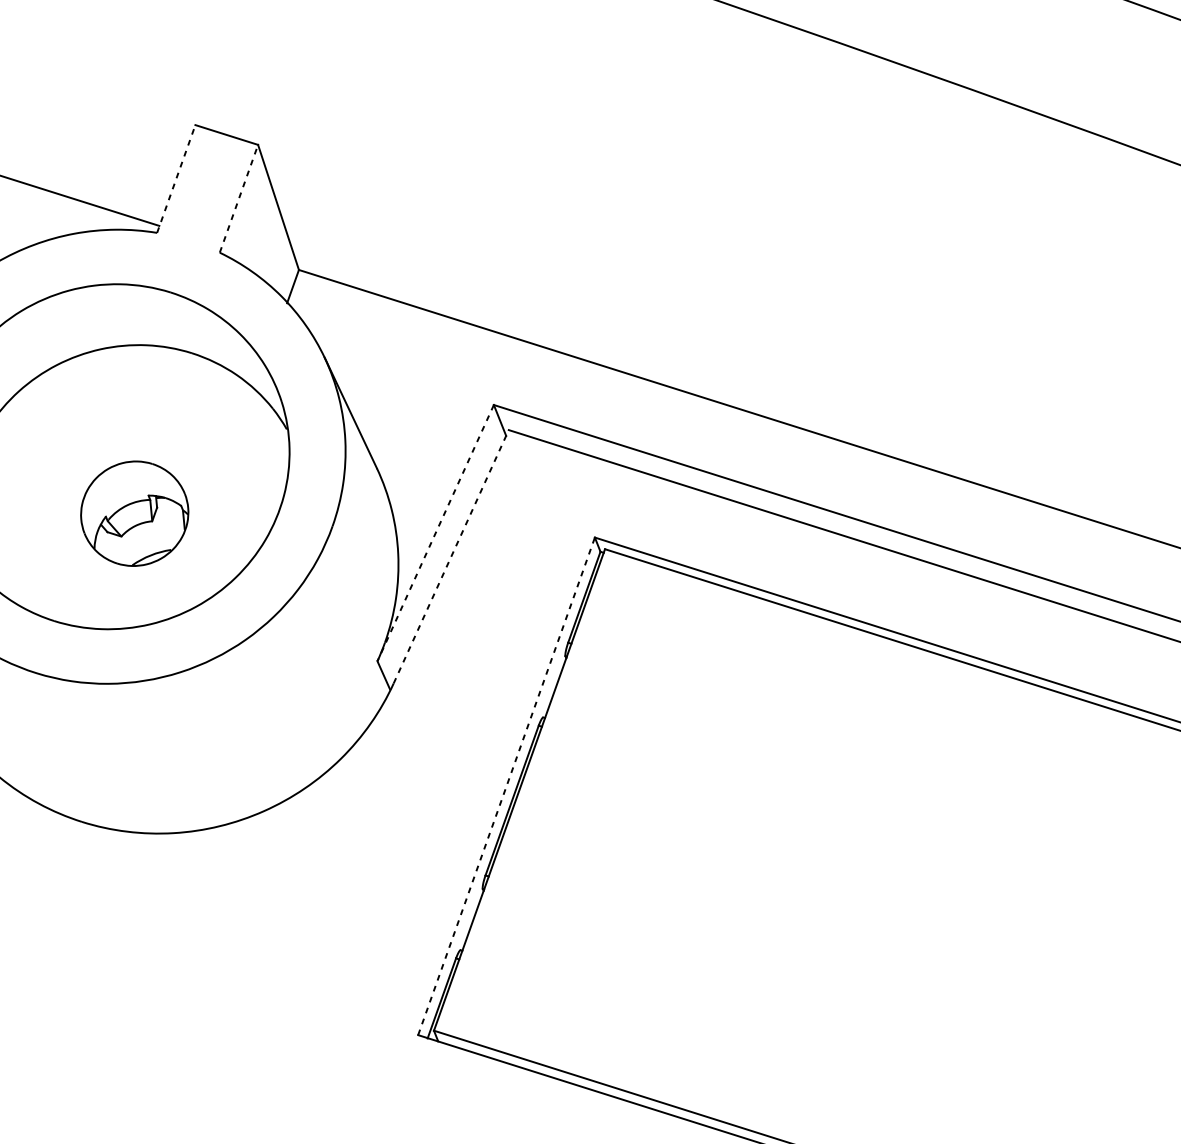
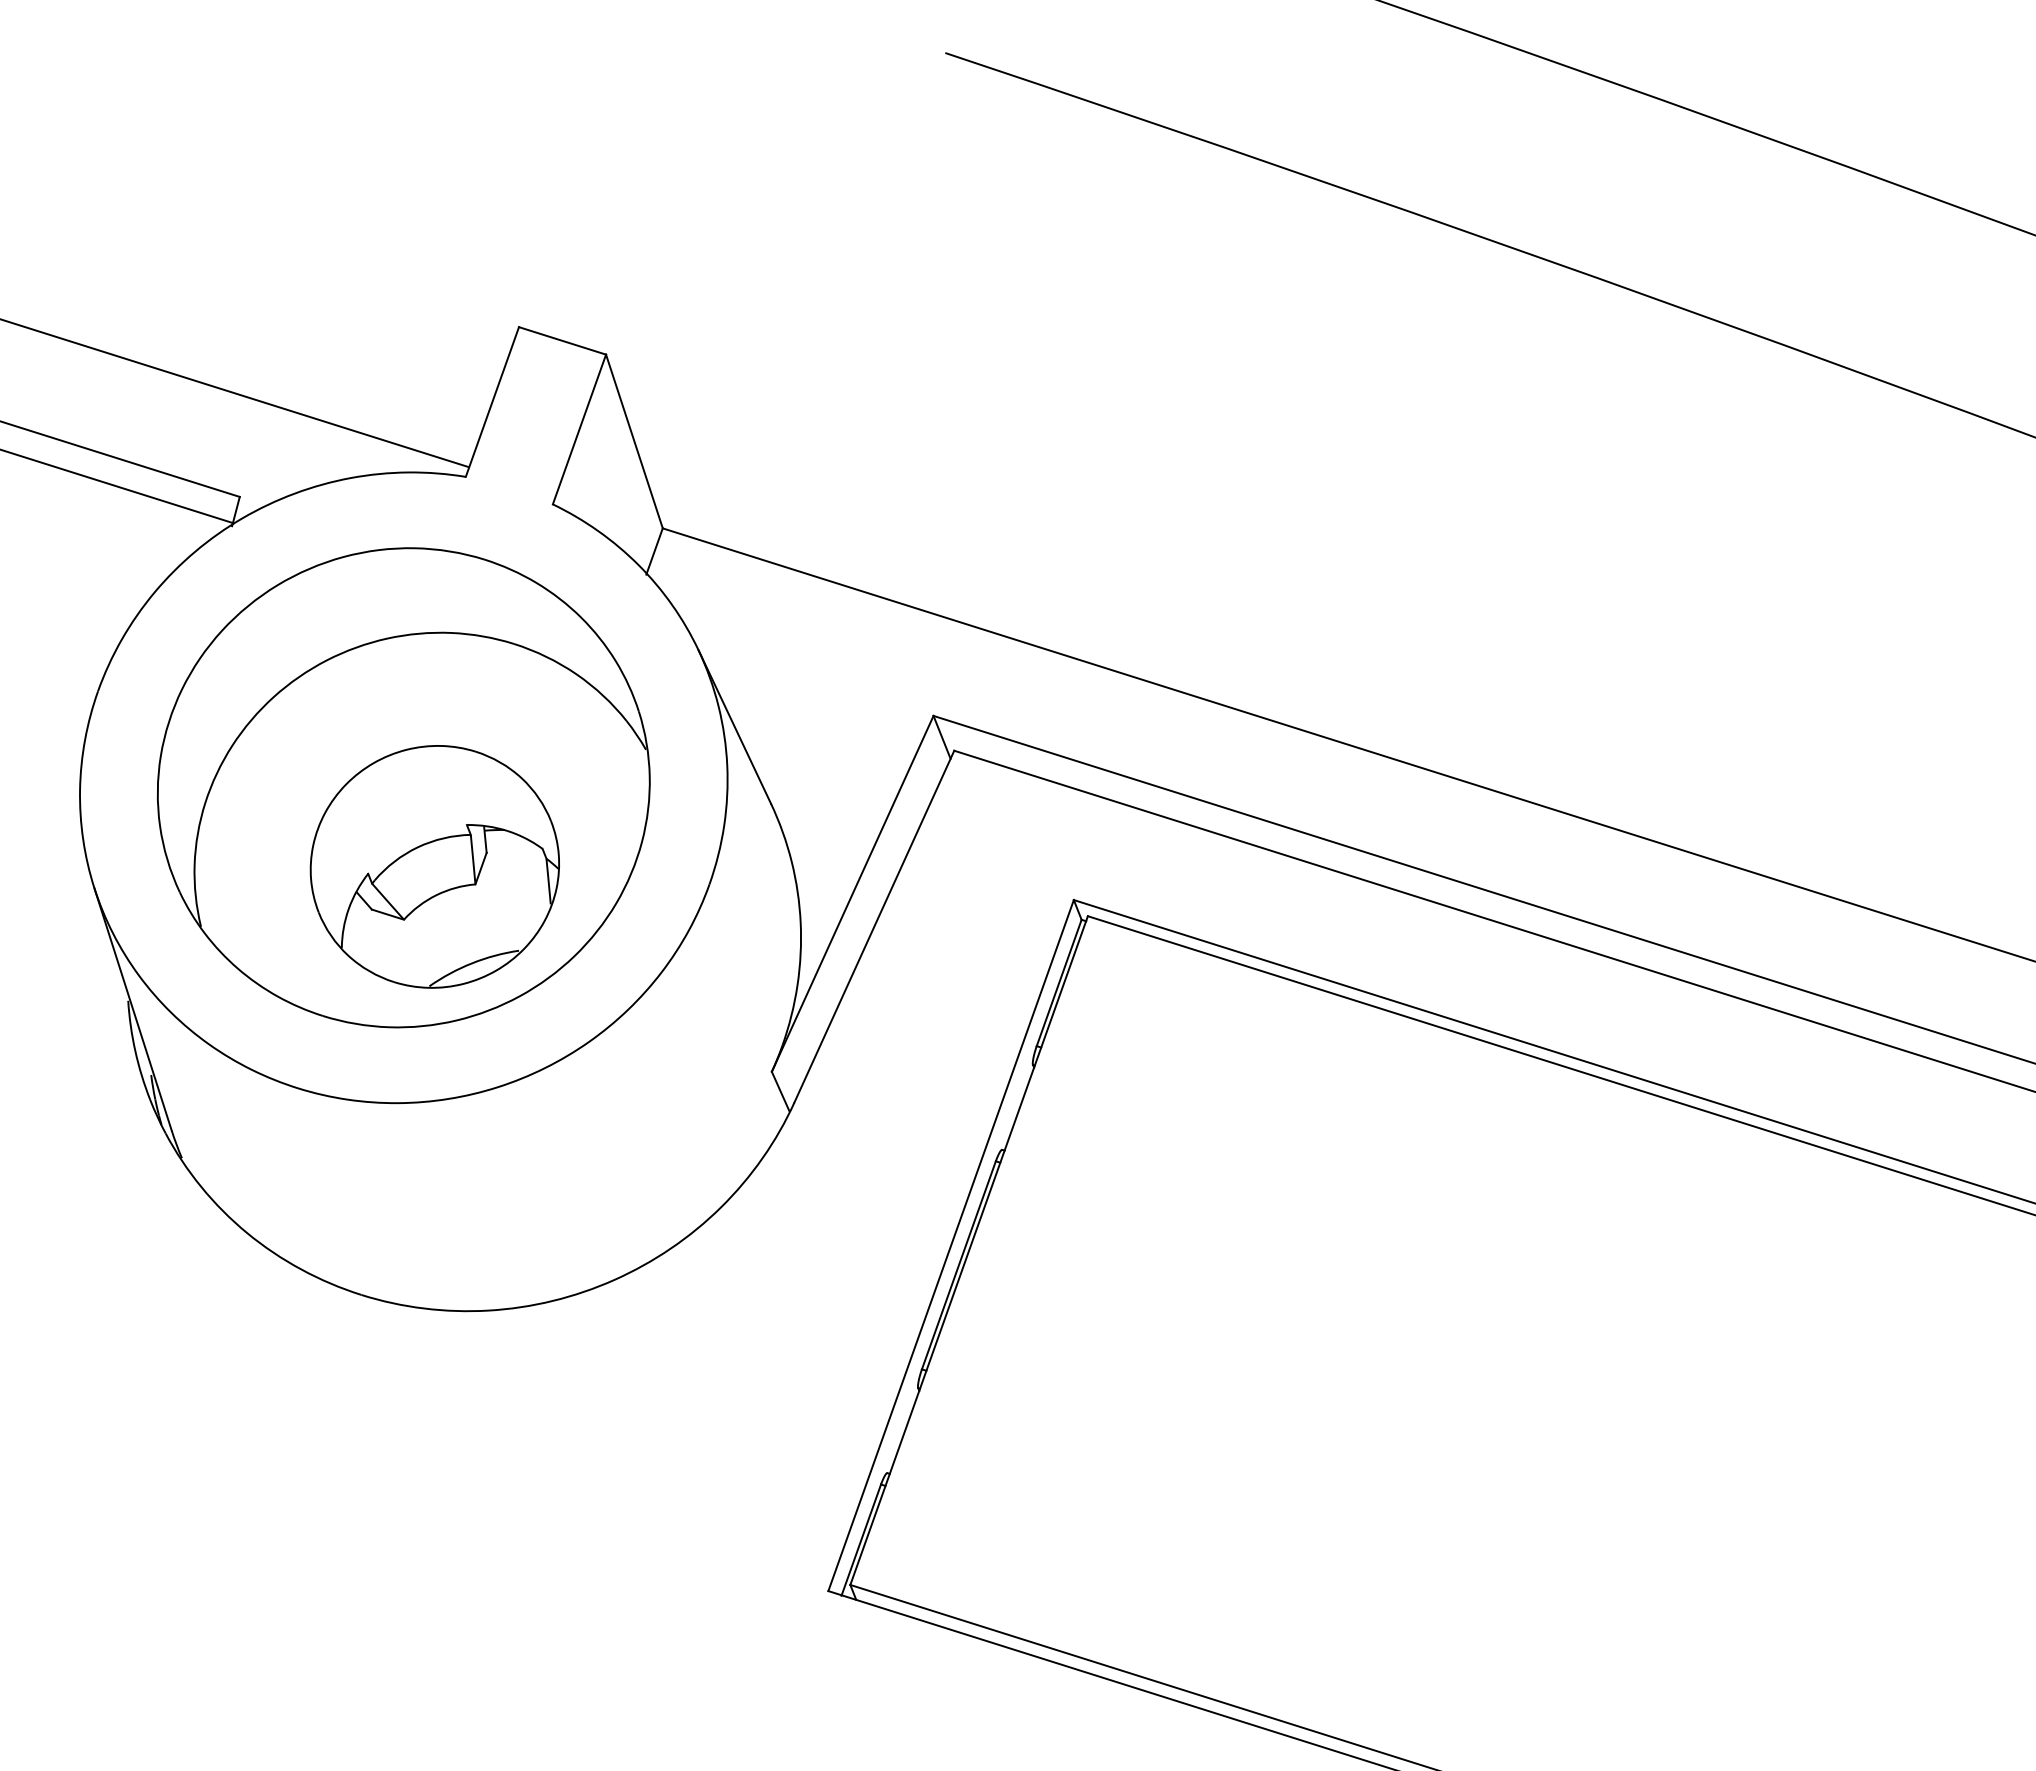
line: (176, 178) -> (492, 401), dashed -> solid
line: (238, 198) -> (579, 429), dashed -> solid
part: (134, 513) -> (434, 866), size x1.67
line: (435, 533) -> (852, 894), dashed -> solid
line: (451, 556) -> (874, 926), dashed -> solid
line: (506, 786) -> (951, 1245), dashed -> solid

